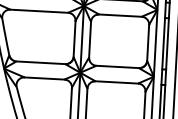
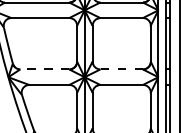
line: (40, 62) -> (44, 69), solid -> dashed
line: (117, 67) -> (121, 69), solid -> dashed

